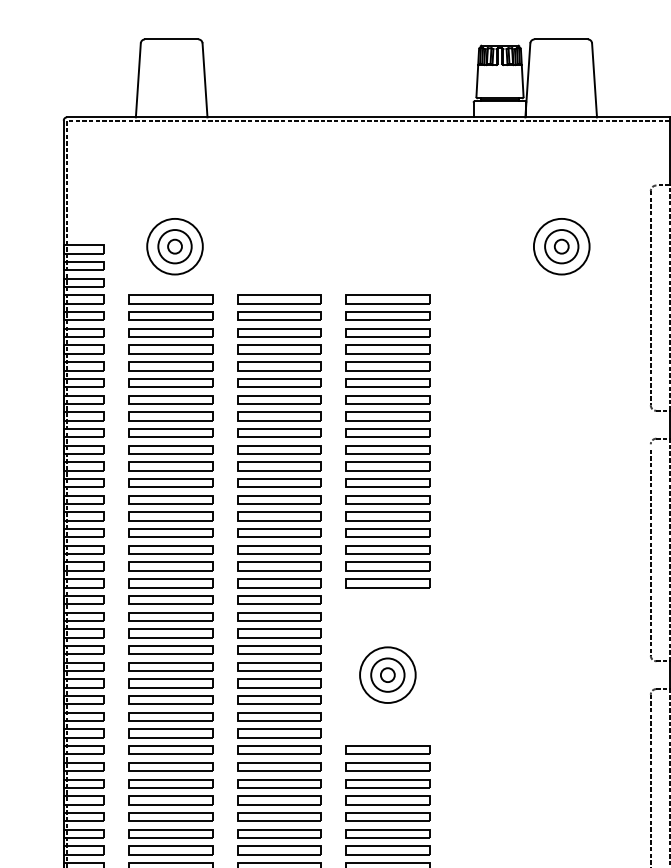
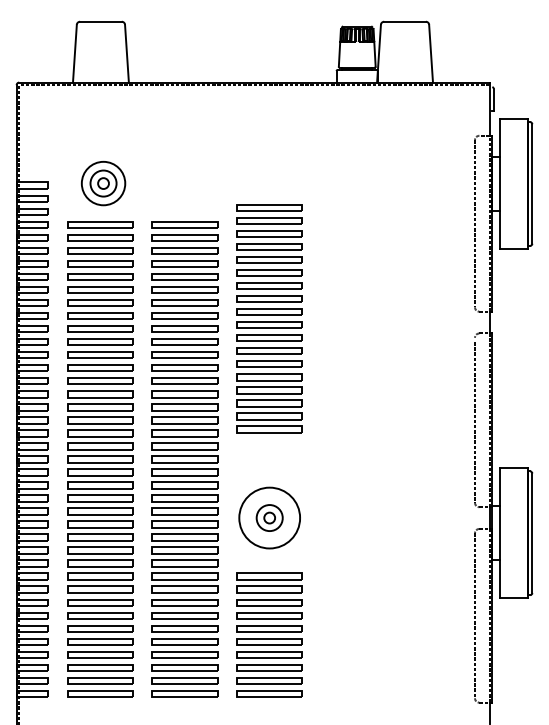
part: (561, 246) -> (405, 183), removed
part: (387, 441) -> (269, 318), moved
circle: (387, 674) -> (269, 517), size x1.4

